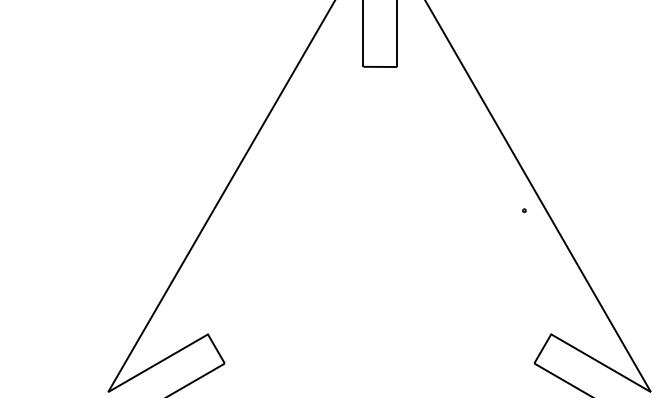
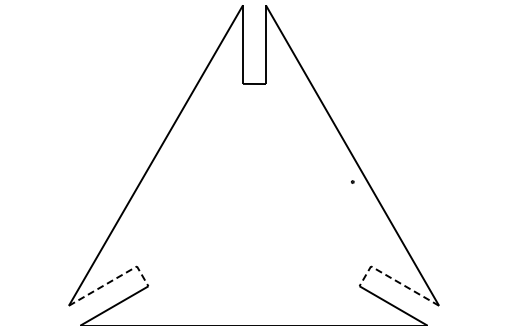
line: (173, 353) -> (113, 279), solid -> dashed
line: (585, 353) -> (394, 279), solid -> dashed

